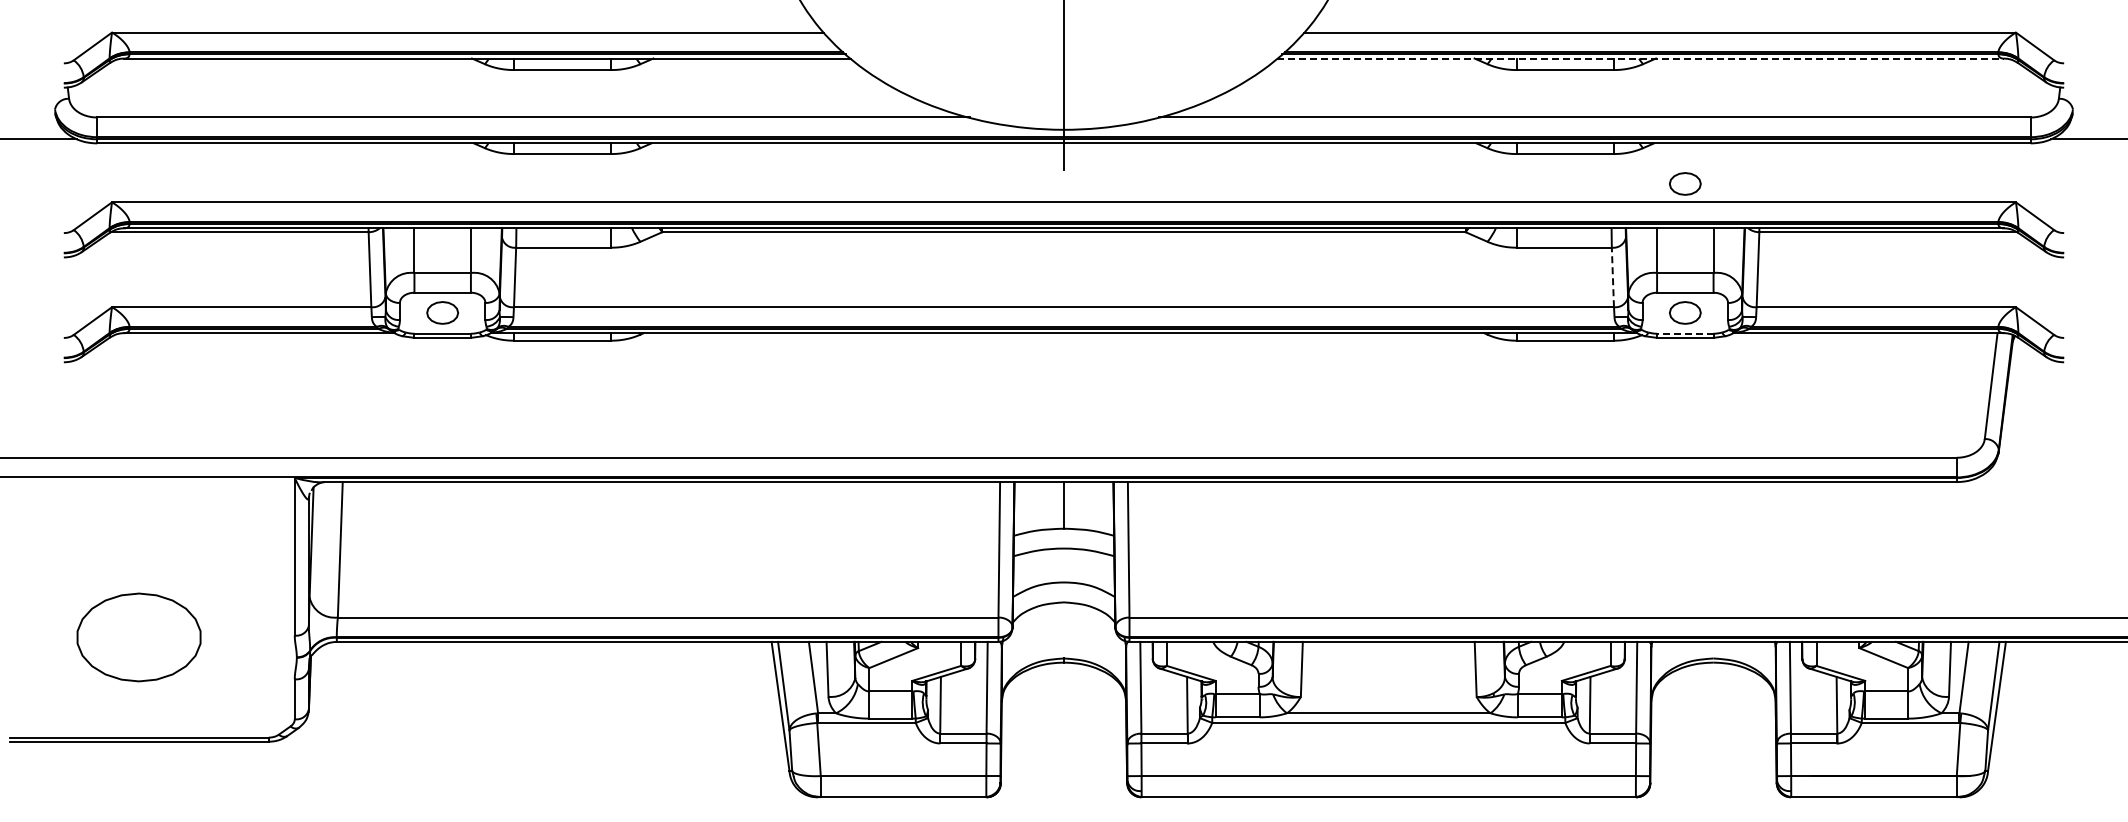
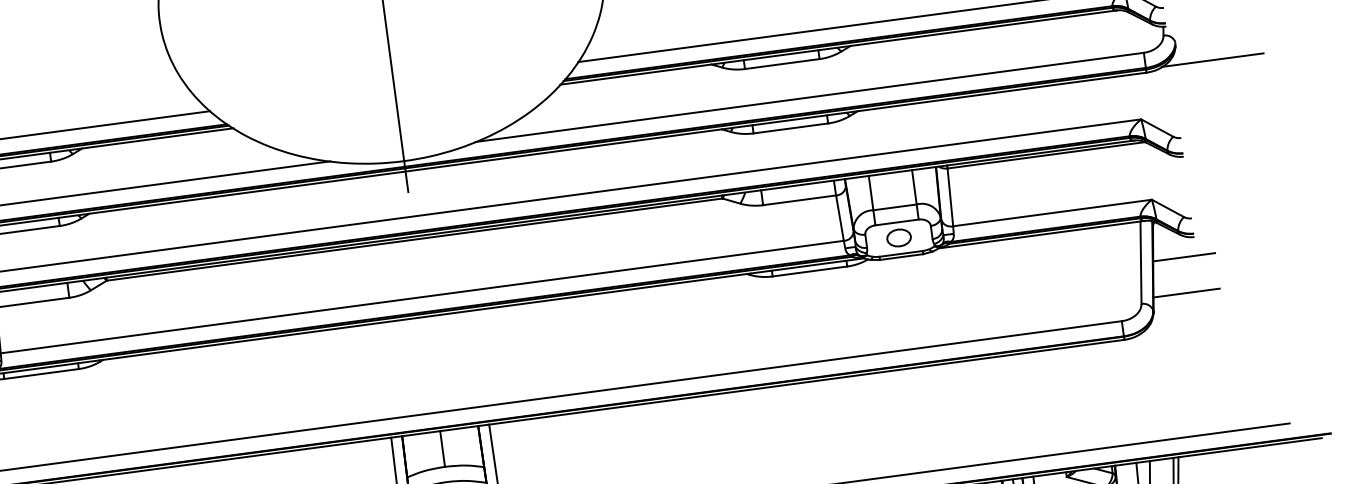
line: (1640, 58) -> (838, 47), dashed -> solid
part: (1685, 183) -> (886, 138), removed
line: (1612, 277) -> (839, 218), dashed -> solid
line: (1684, 333) -> (900, 253), dashed -> solid
line: (2047, 386) -> (1184, 257), added
line: (2044, 432) -> (1186, 292), added

